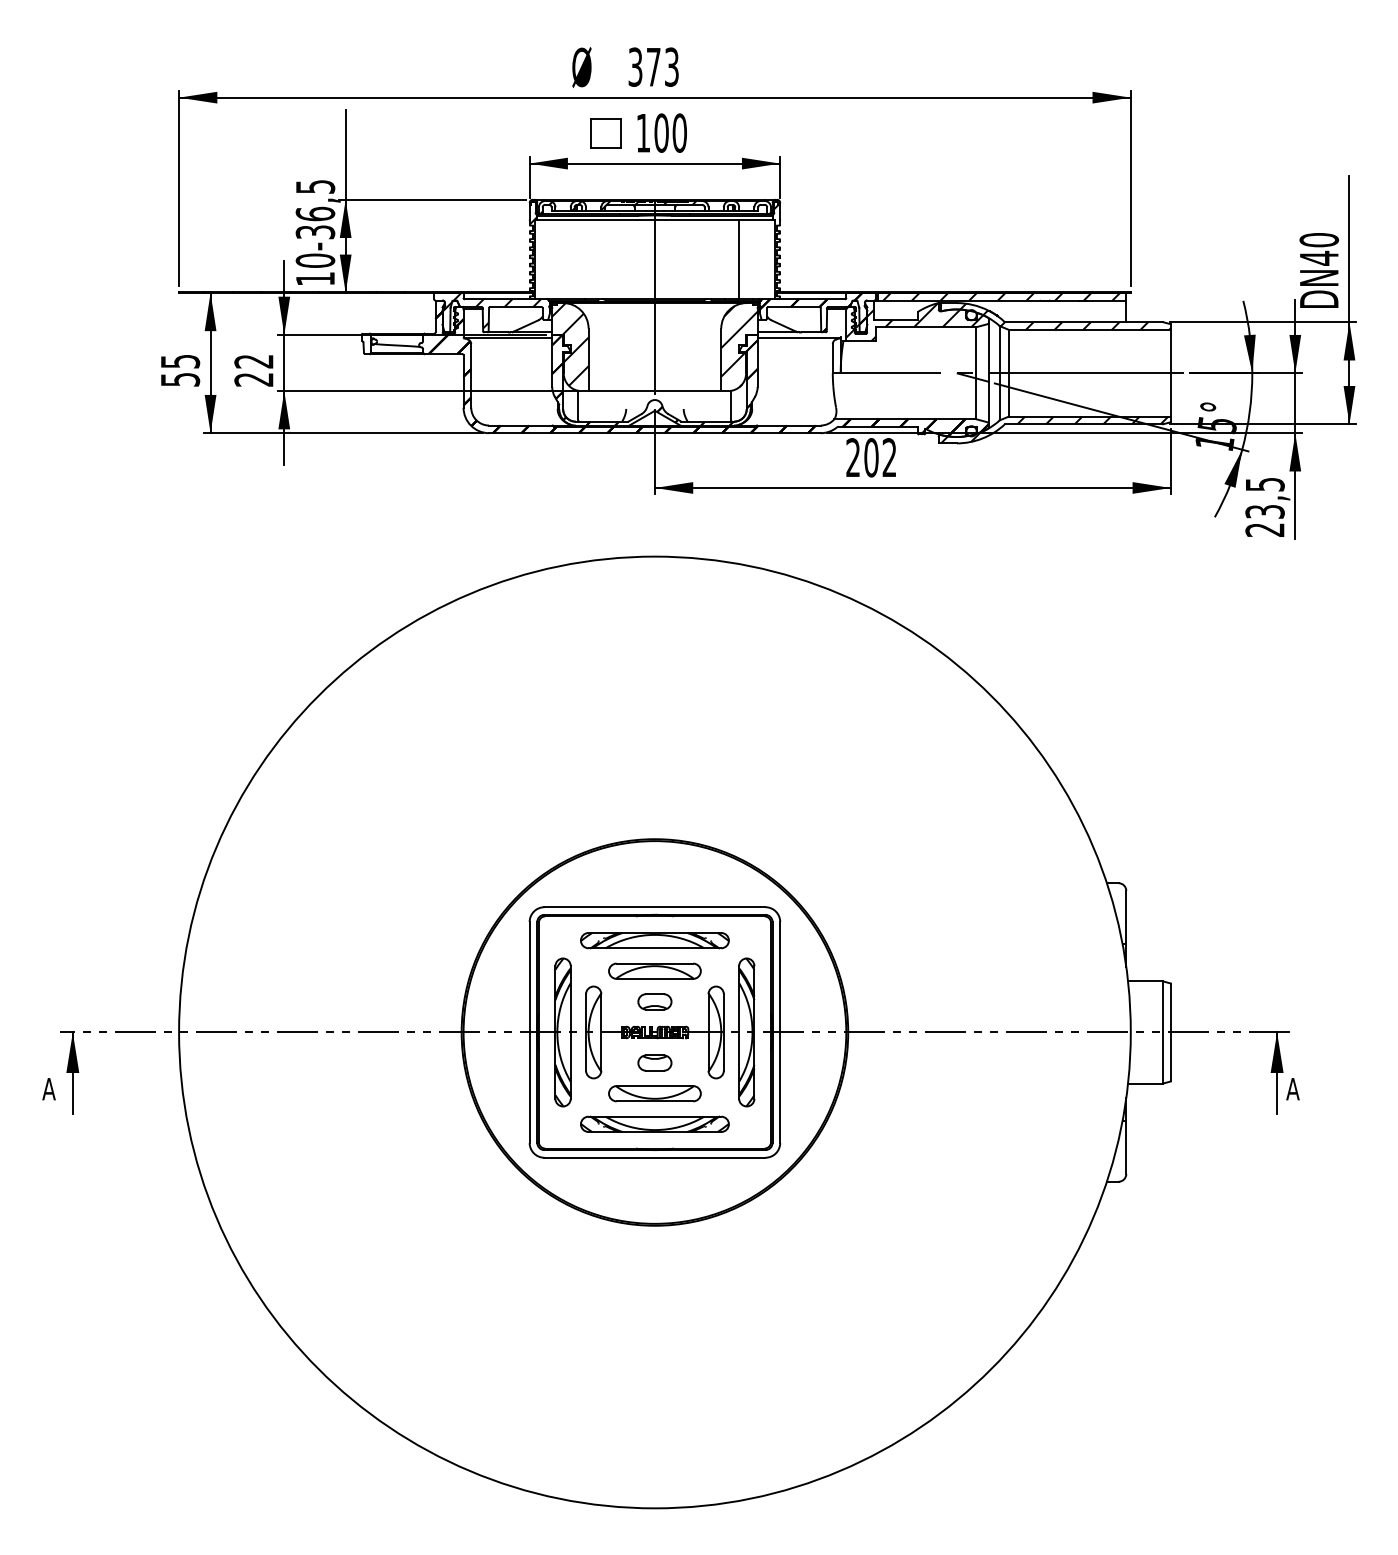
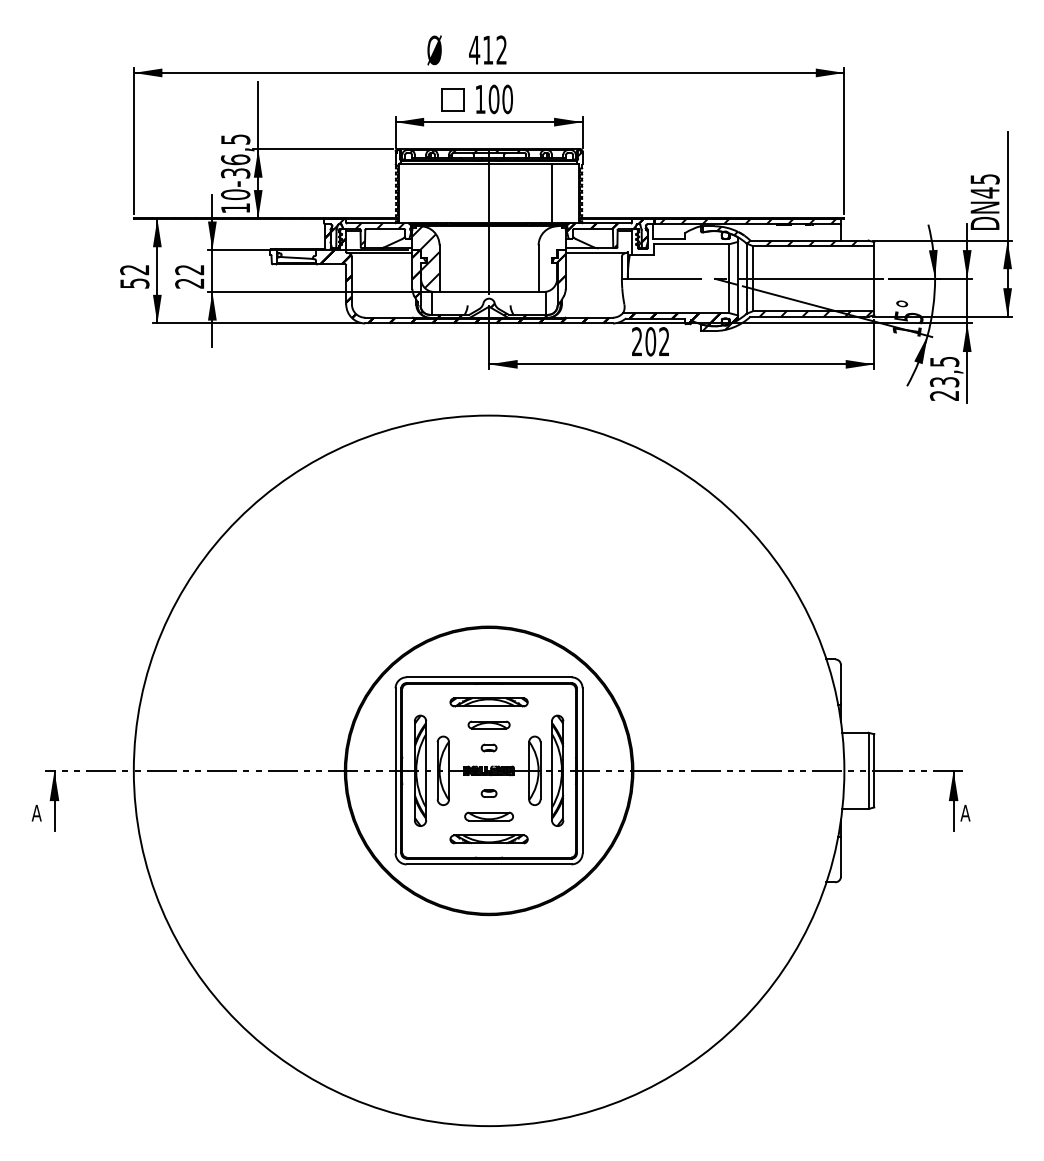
text: (653, 66) -> (488, 49), 373 -> 412
text: (1319, 240) -> (985, 179), DN40 -> DN45
hatch: (914, 322) -> (682, 240), removed
hatch: (739, 346) -> (552, 258), removed
text: (180, 361) -> (134, 269), 55 -> 52
part: (654, 940) -> (488, 702), size x0.7
part: (654, 970) -> (488, 724), size x0.6
part: (654, 1001) -> (488, 747), size x0.6
part: (654, 1062) -> (488, 793), size x0.6
part: (654, 1093) -> (488, 816), size x0.7
part: (654, 1123) -> (488, 838), size x0.7

